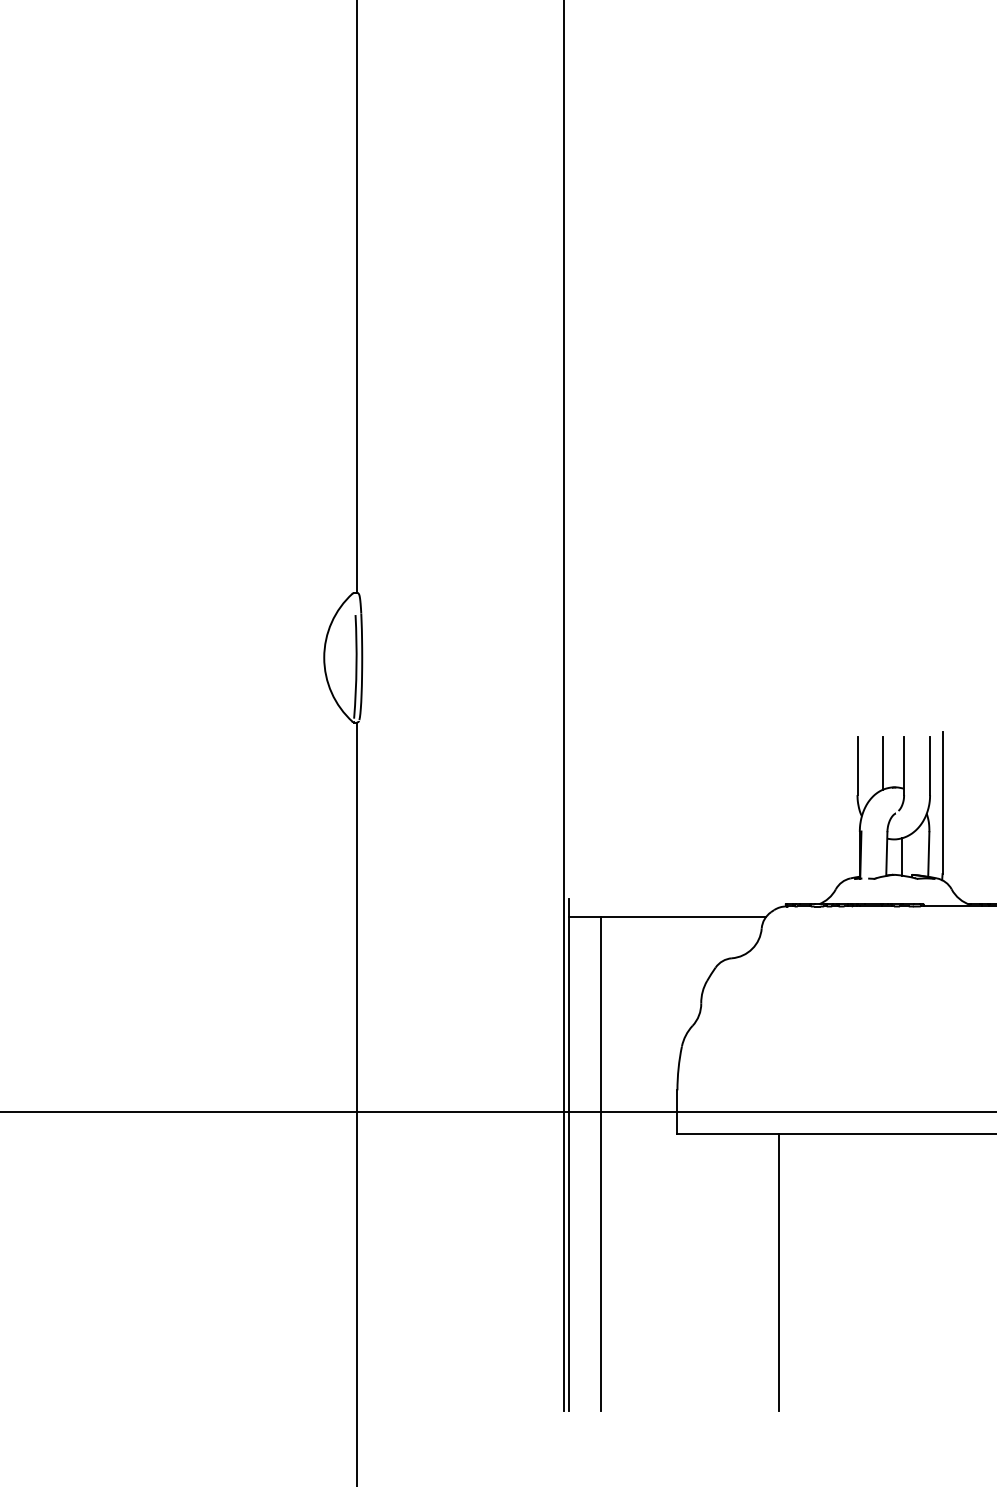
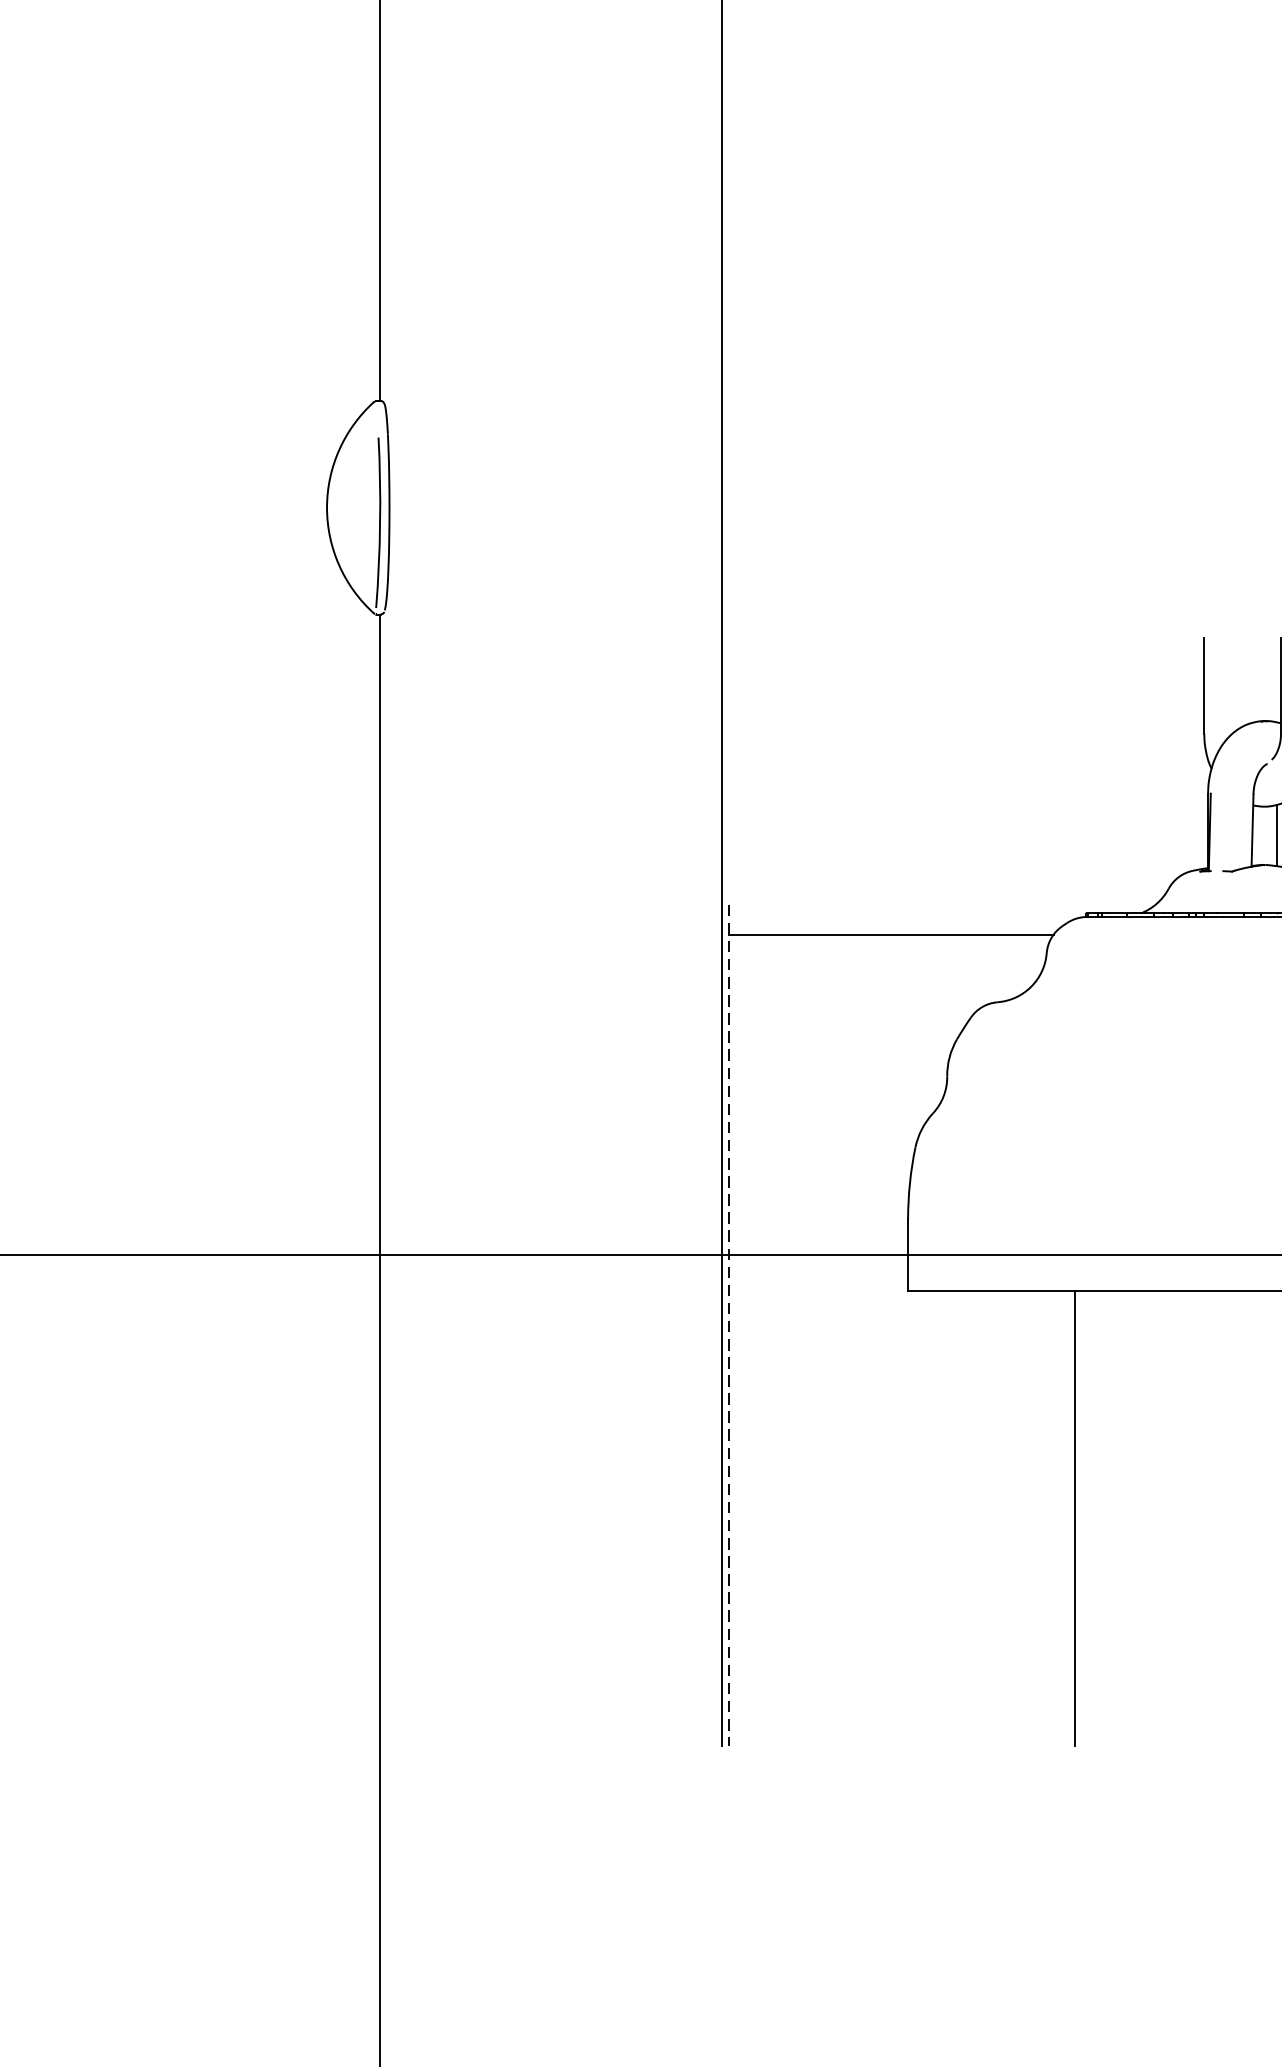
line: (883, 762) -> (1247, 680), removed
line: (568, 1154) -> (728, 1325), solid -> dashed
line: (601, 1163) -> (783, 1339), removed

